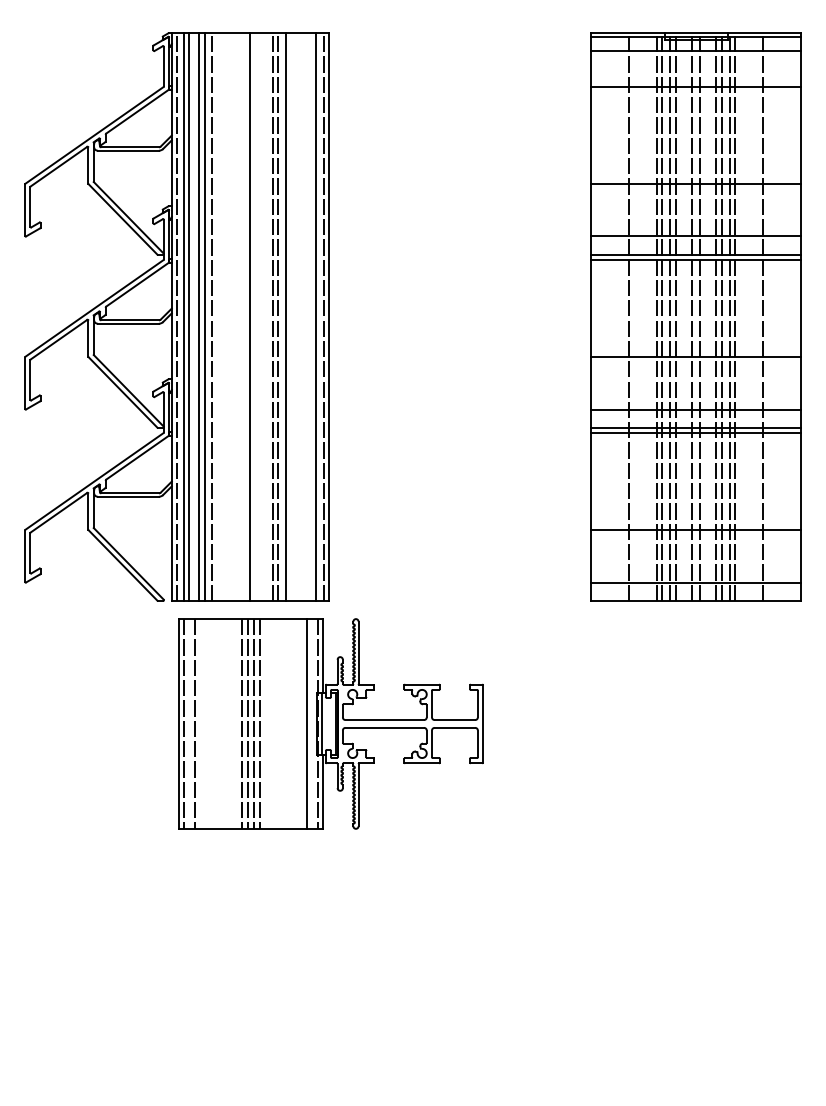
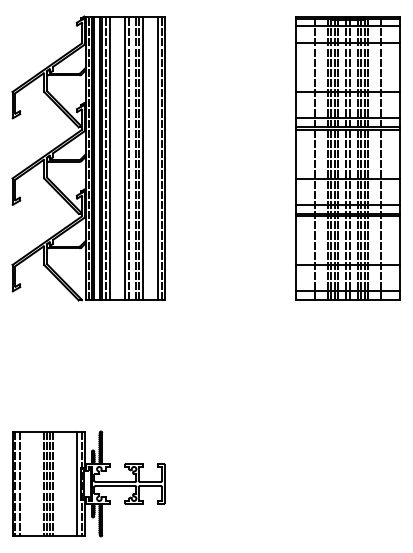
line: (220, 316) -> (110, 158), added
line: (258, 316) -> (129, 158), added
part: (330, 723) -> (88, 483), moved

